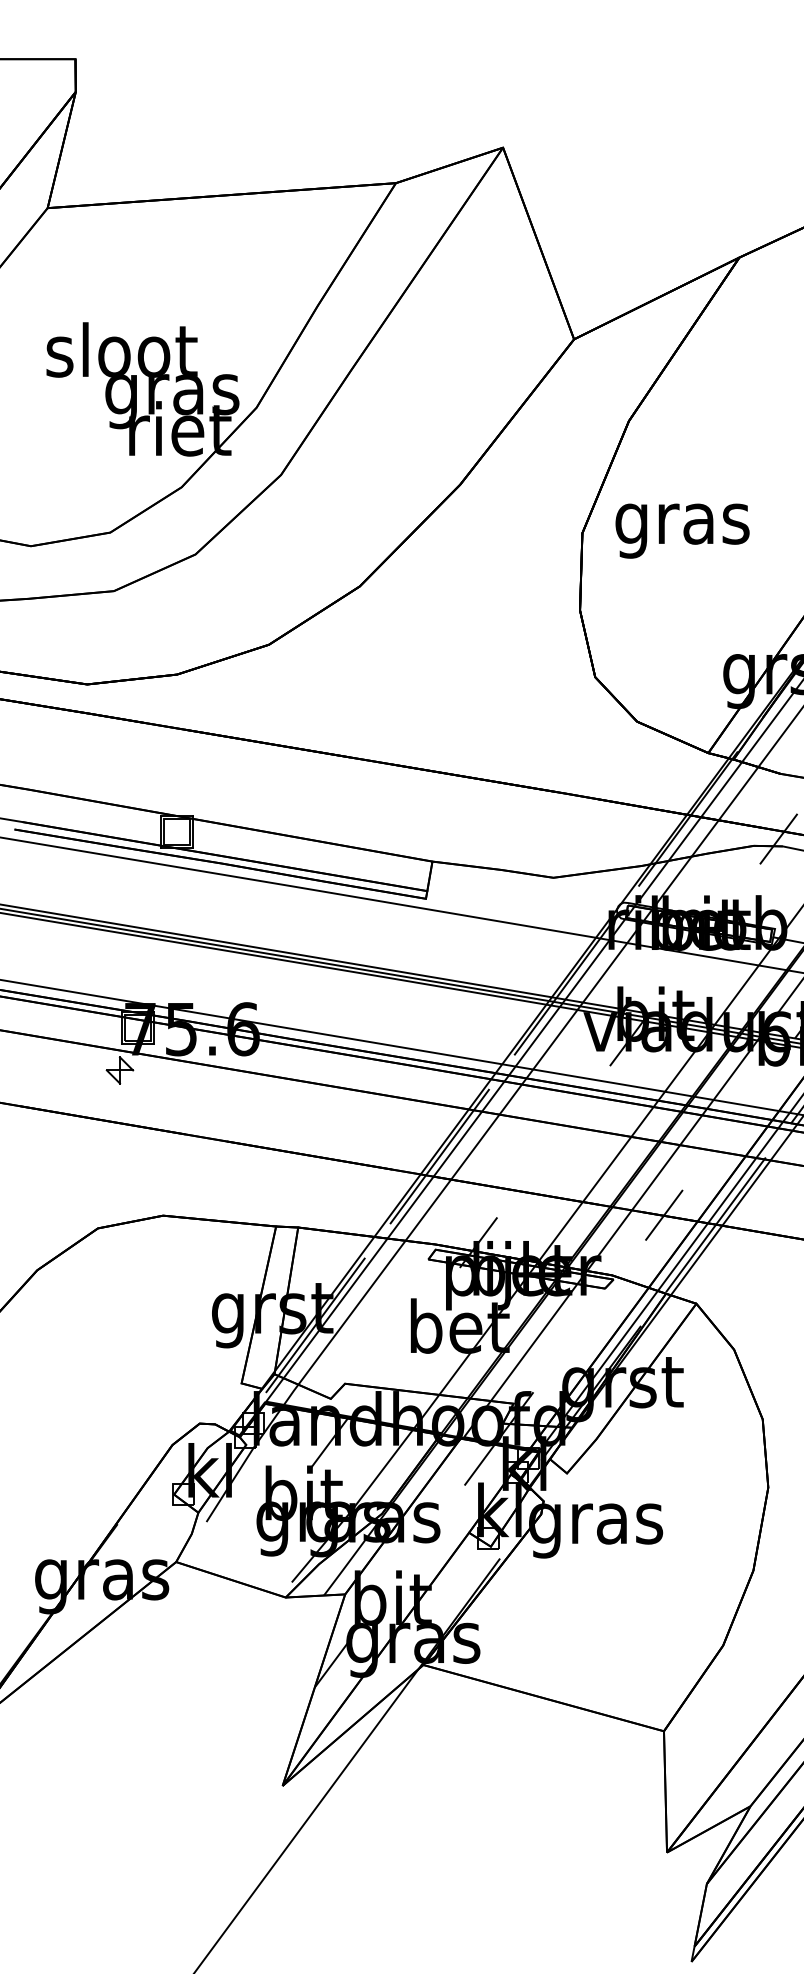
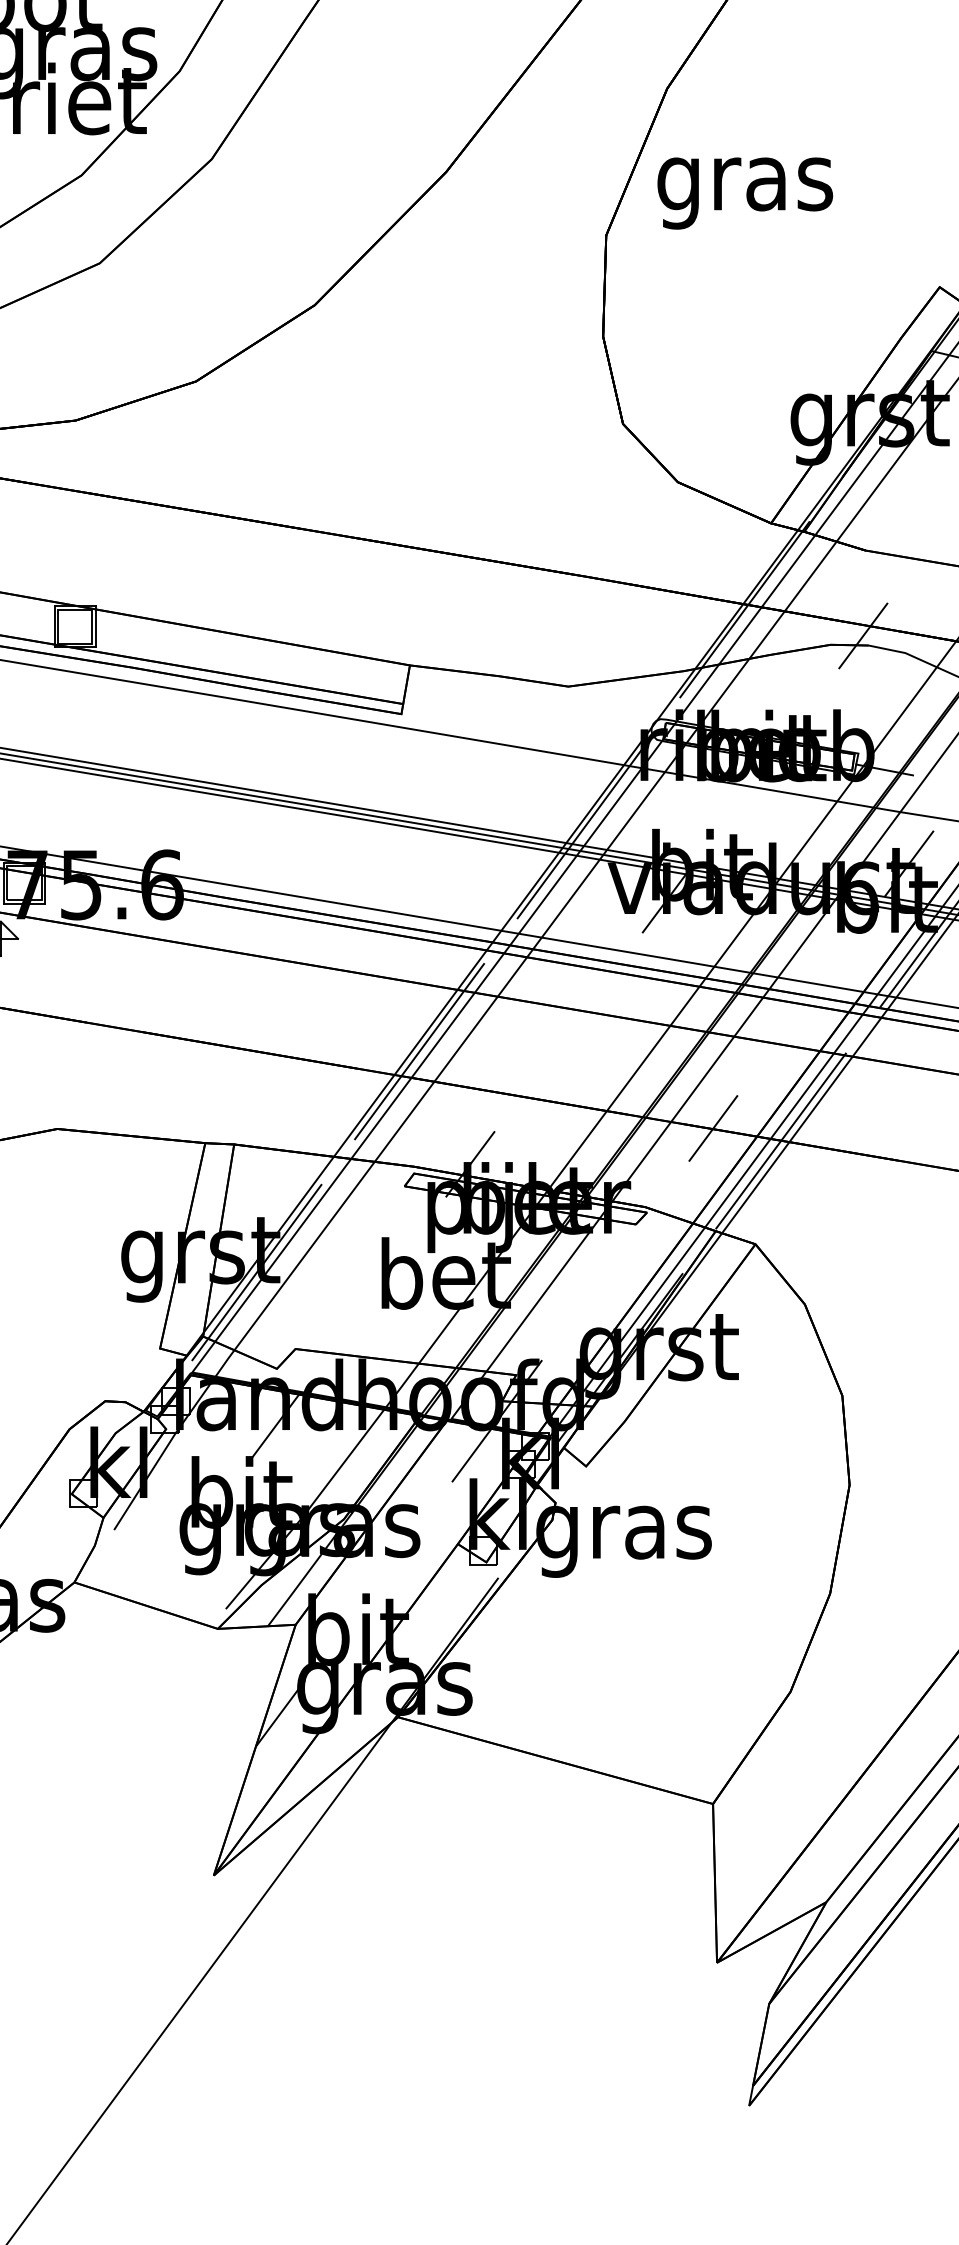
text: (682, 530) -> (745, 192), moved

